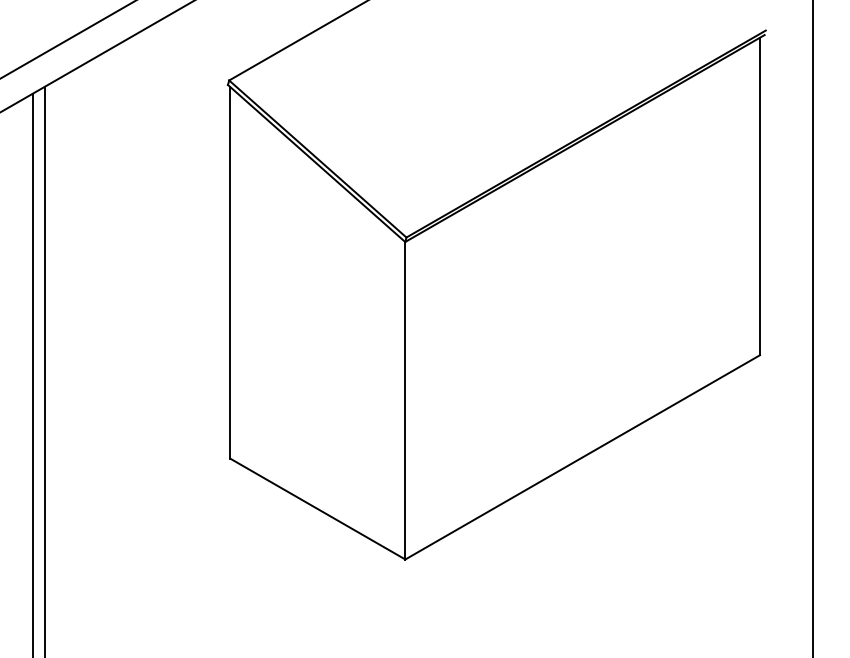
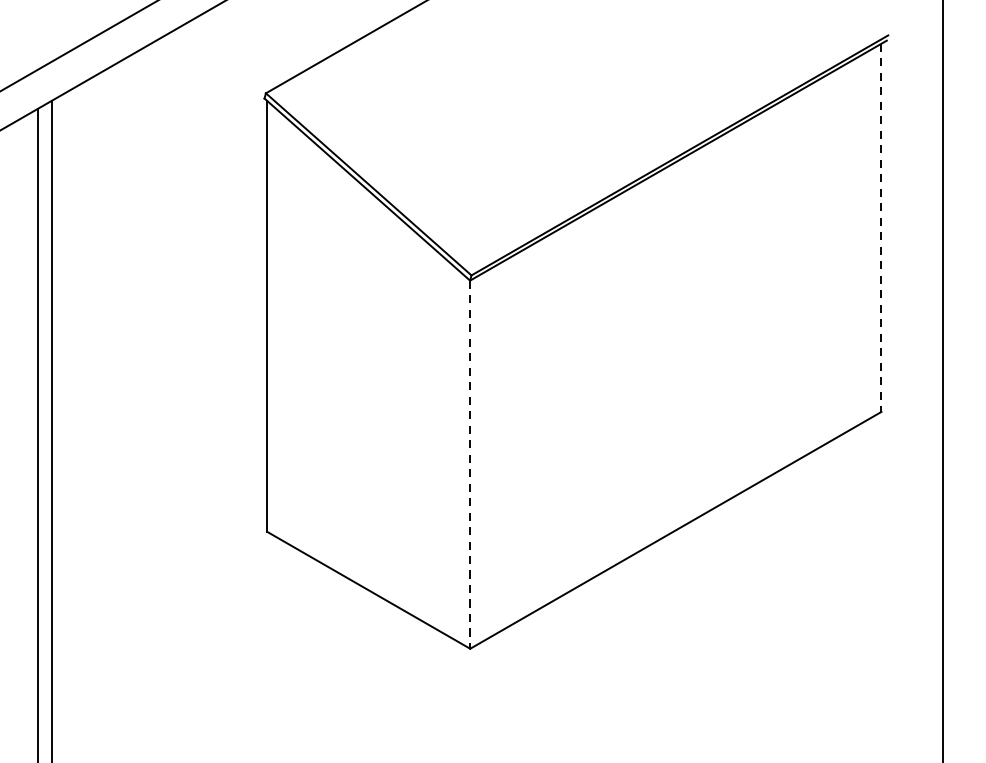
line: (760, 196) -> (882, 227), solid -> dashed
line: (405, 400) -> (470, 464), solid -> dashed

